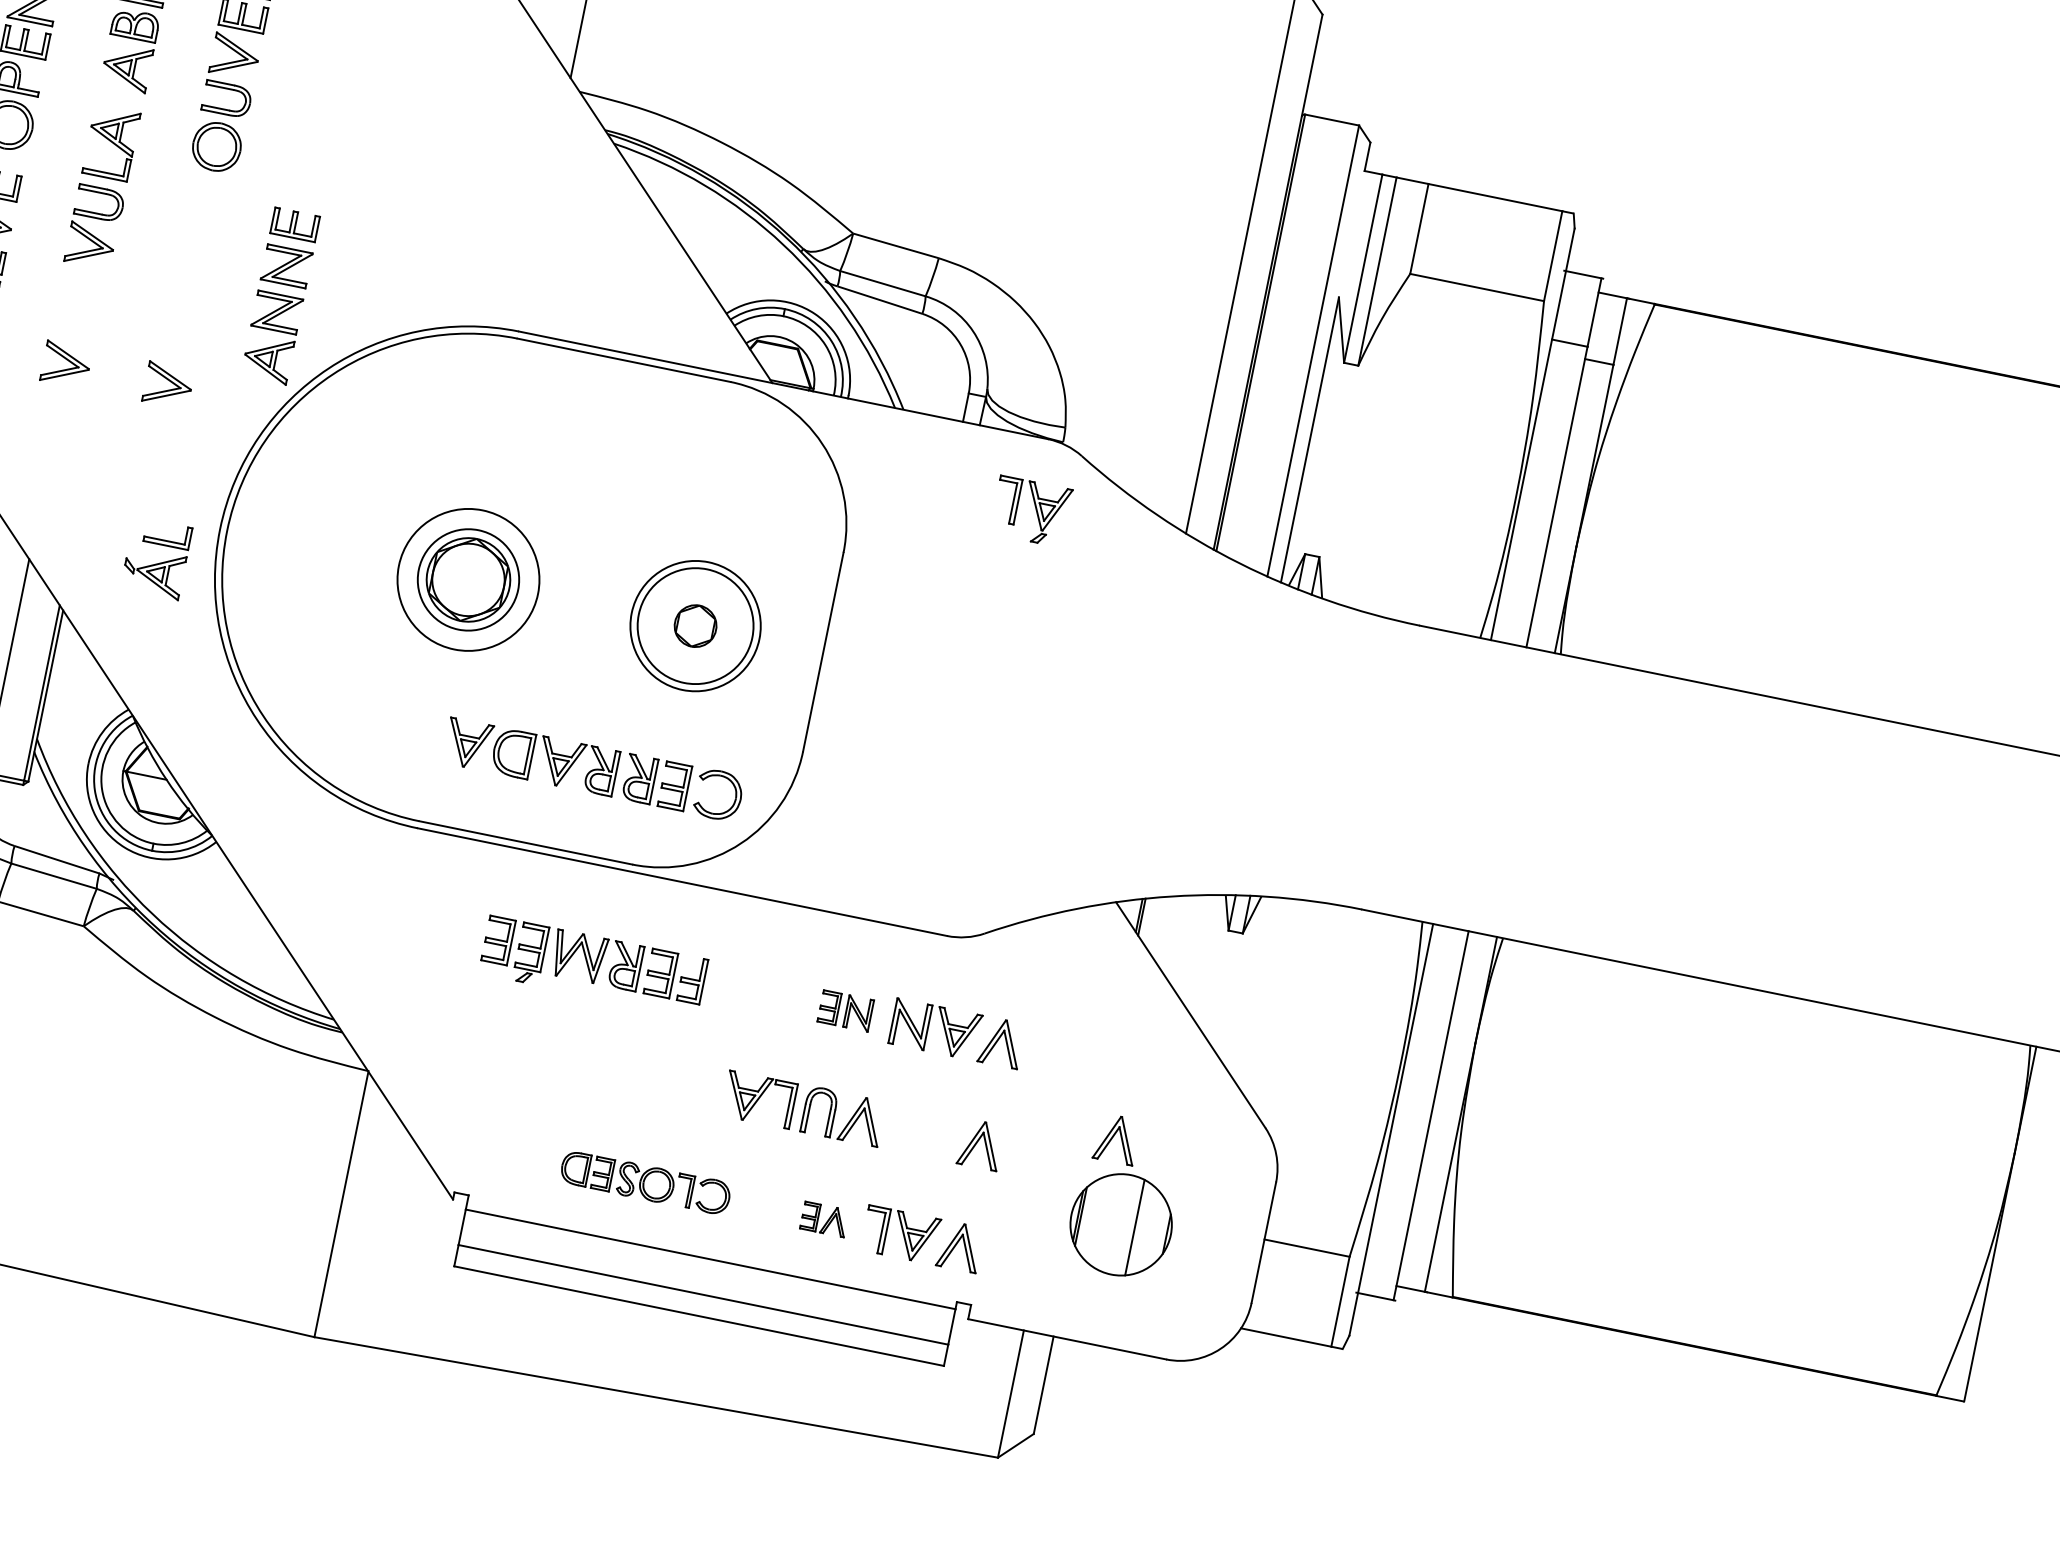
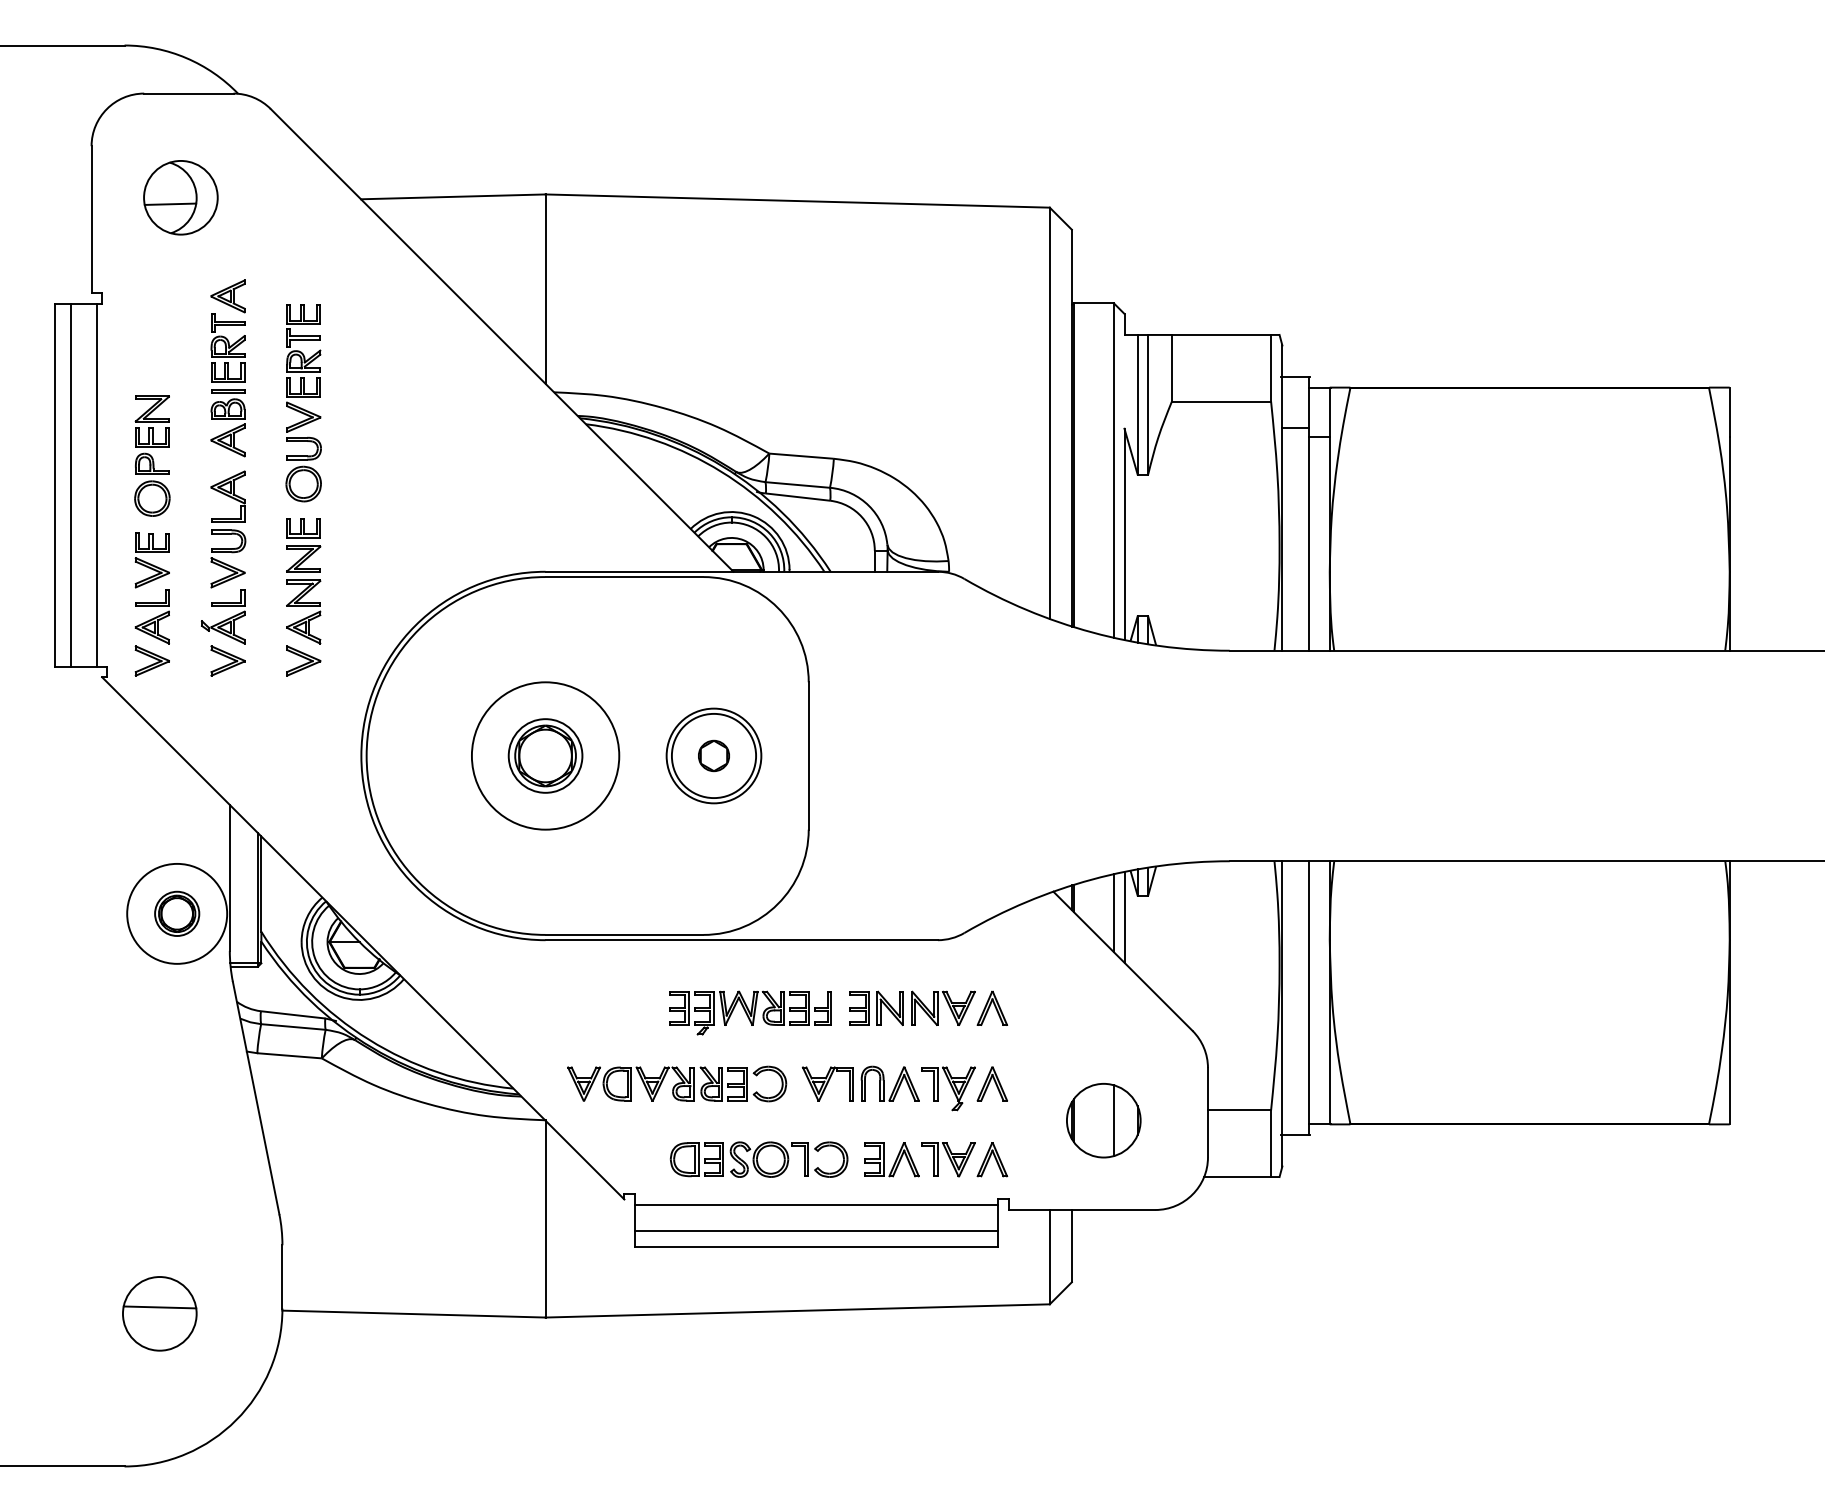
part: (280, 296) -> (303, 581), moved
part: (1031, 511) -> (948, 1088), moved
part: (156, 557) -> (223, 616), moved
circle: (468, 579) -> (545, 755), size x1.43
part: (594, 769) -> (677, 1083), moved
line: (1191, 948) -> (1113, 913), added
line: (1205, 955) -> (1124, 916), added
part: (593, 965) -> (750, 1012), moved
part: (845, 1009) -> (876, 1007), size x1.43
part: (1117, 1138) -> (1088, 1059), removed
part: (644, 1182) -> (758, 1159), size x1.43
part: (824, 1218) -> (891, 1159), size x1.67

